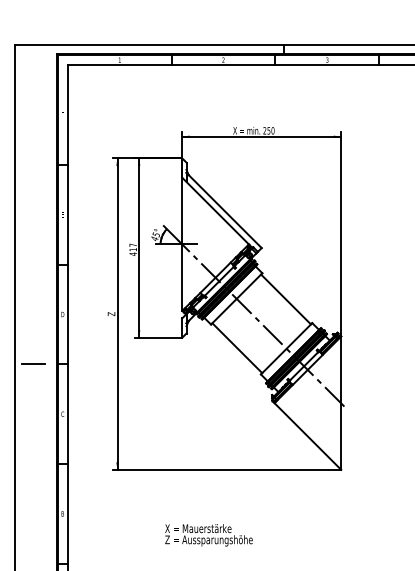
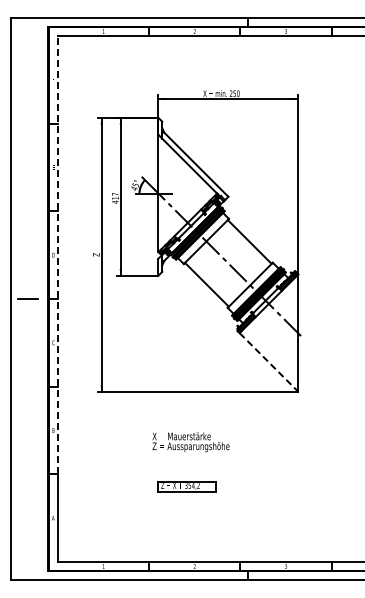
line: (67, 313) -> (57, 254), solid -> dashed
line: (308, 436) -> (269, 362), solid -> dashed
text: (208, 535) -> (190, 442), moved

